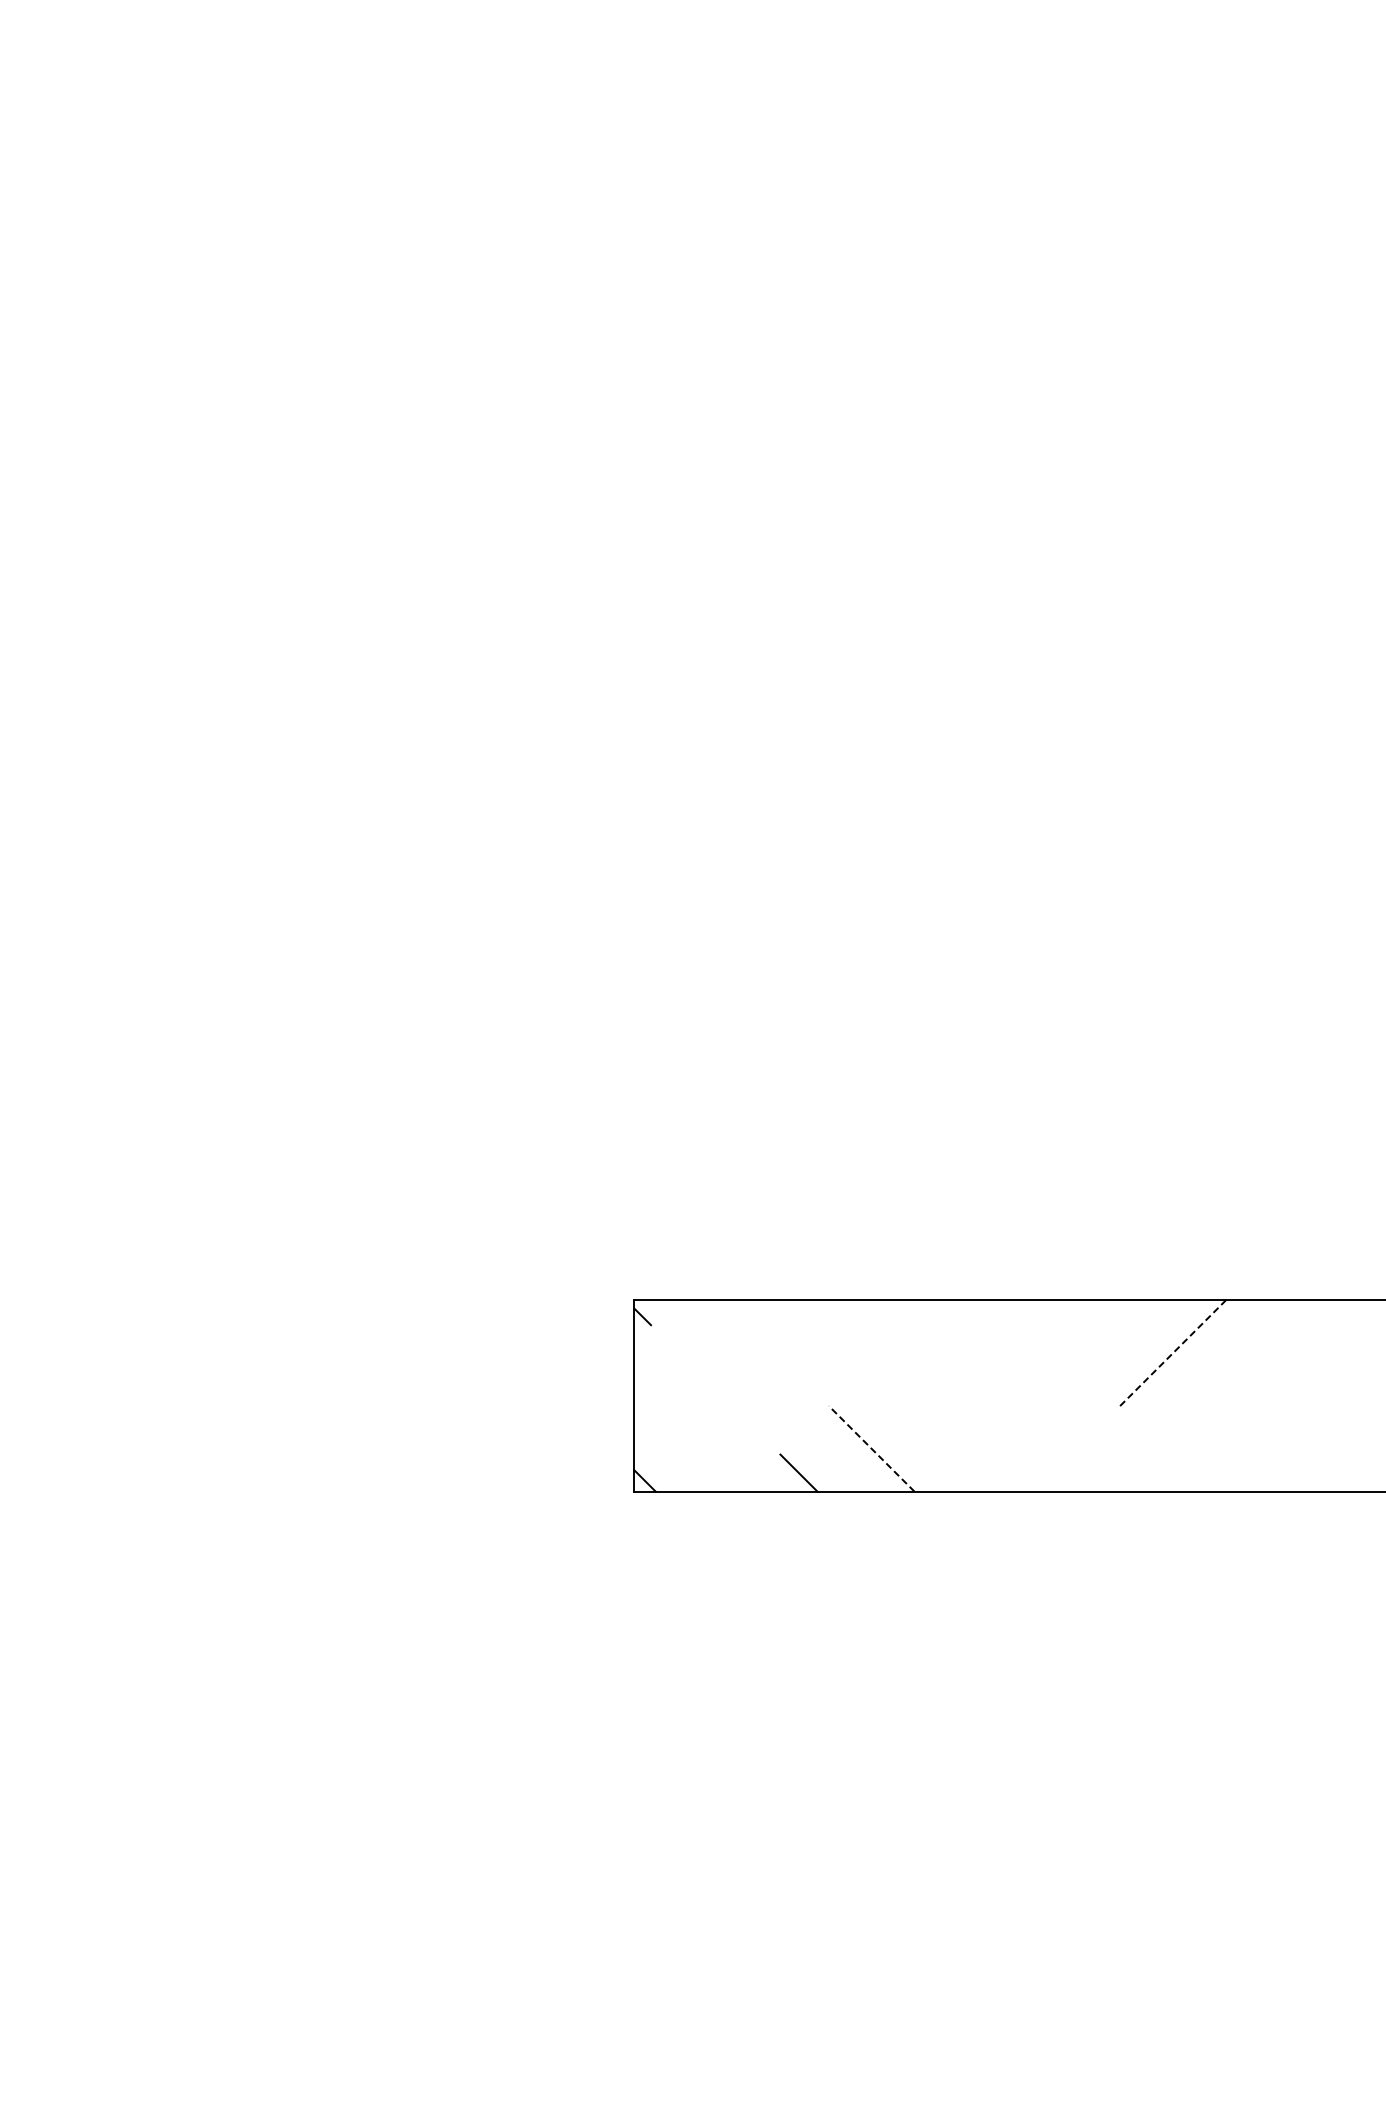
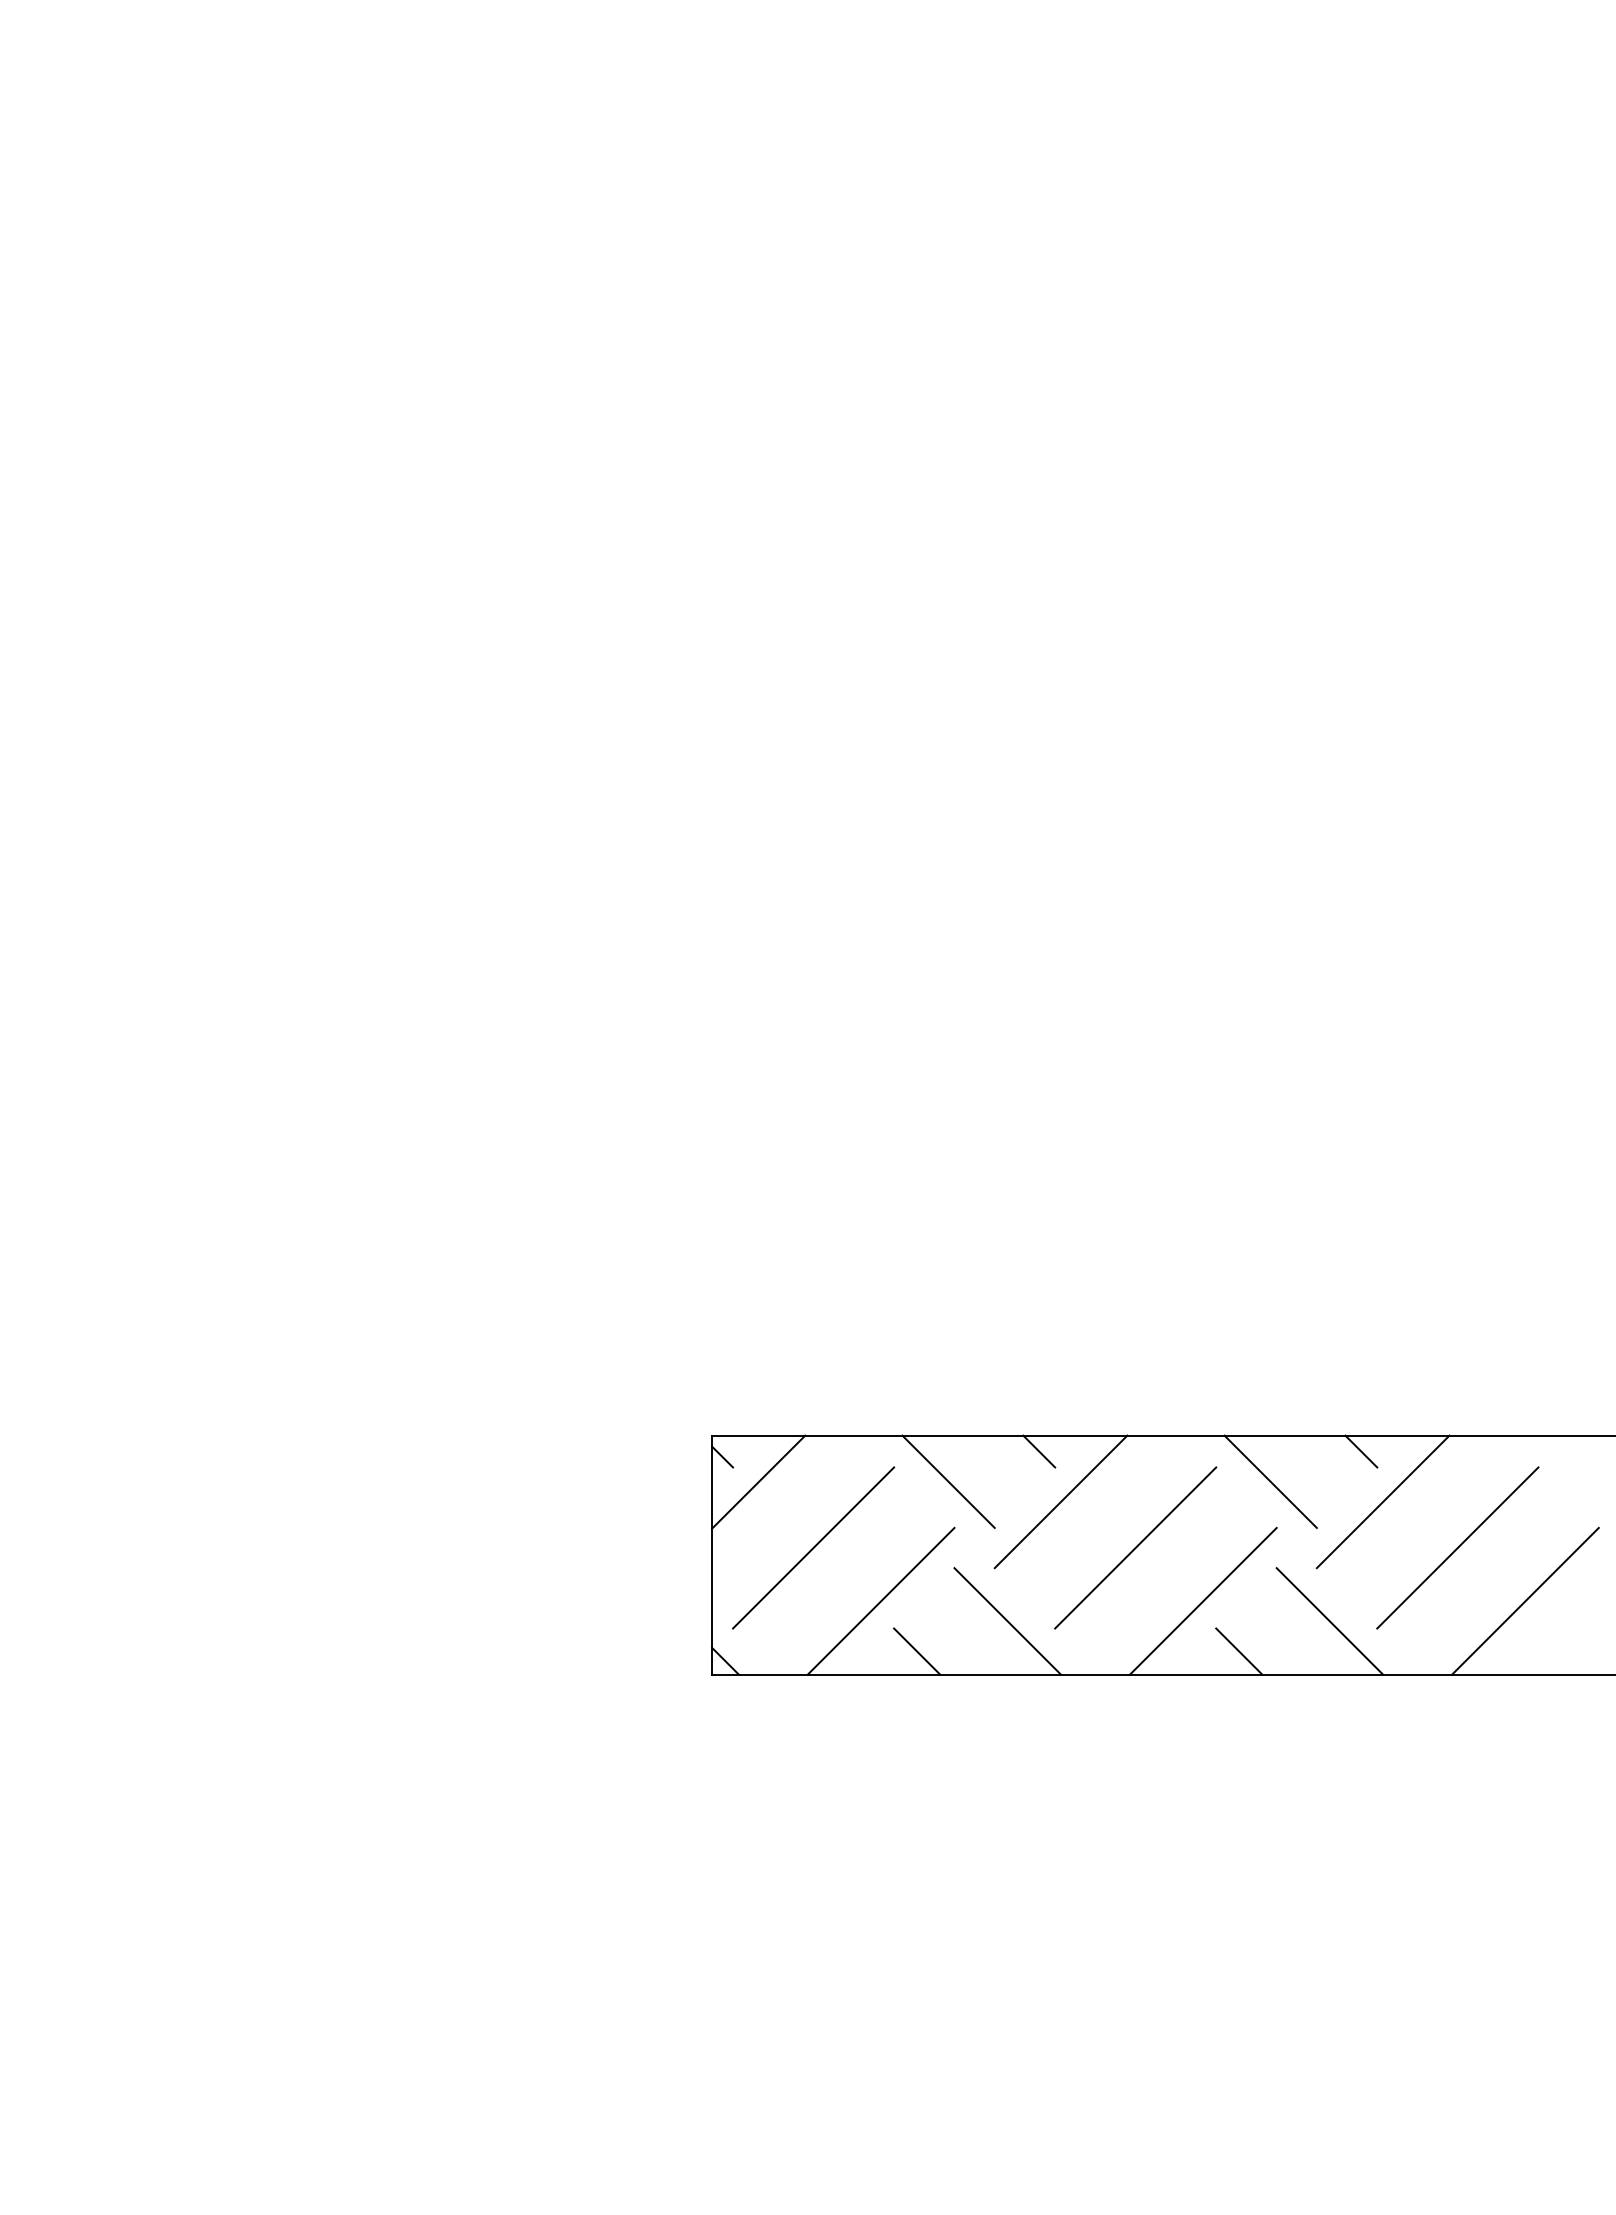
line: (896, 1312) -> (1038, 1451), added
line: (1155, 1312) -> (1360, 1451), added
line: (671, 1336) -> (758, 1481), added
line: (824, 1336) -> (948, 1481), added
line: (1082, 1336) -> (1270, 1481), added
line: (914, 1352) -> (1060, 1501), added
line: (1173, 1352) -> (1383, 1501), dashed -> solid
line: (715, 1389) -> (813, 1547), added
line: (974, 1389) -> (1135, 1547), added
line: (1233, 1389) -> (1458, 1547), added
line: (769, 1432) -> (880, 1601), added
line: (1028, 1432) -> (1202, 1601), added
line: (1287, 1432) -> (1525, 1601), added
line: (871, 1448) -> (1007, 1620), dashed -> solid
line: (1130, 1448) -> (1329, 1620), added
line: (1057, 1472) -> (1238, 1650), added

